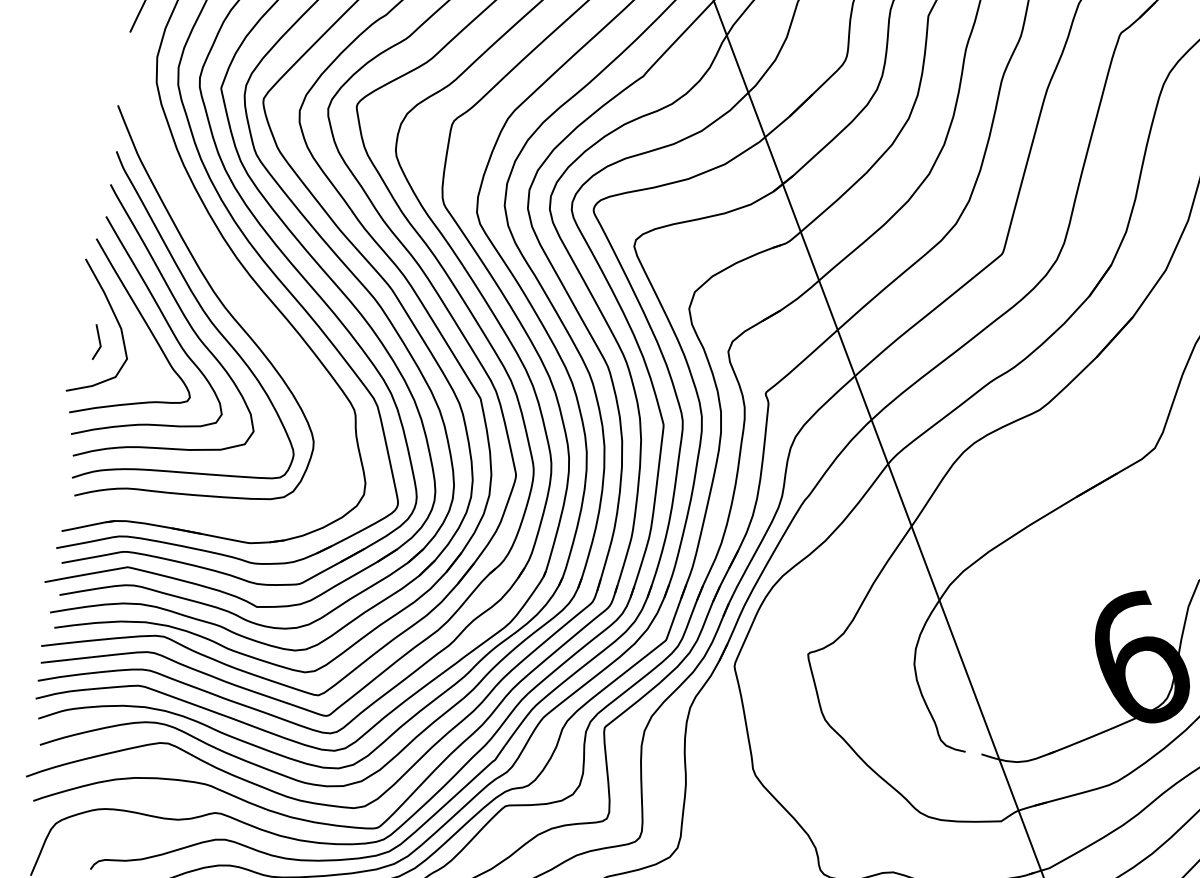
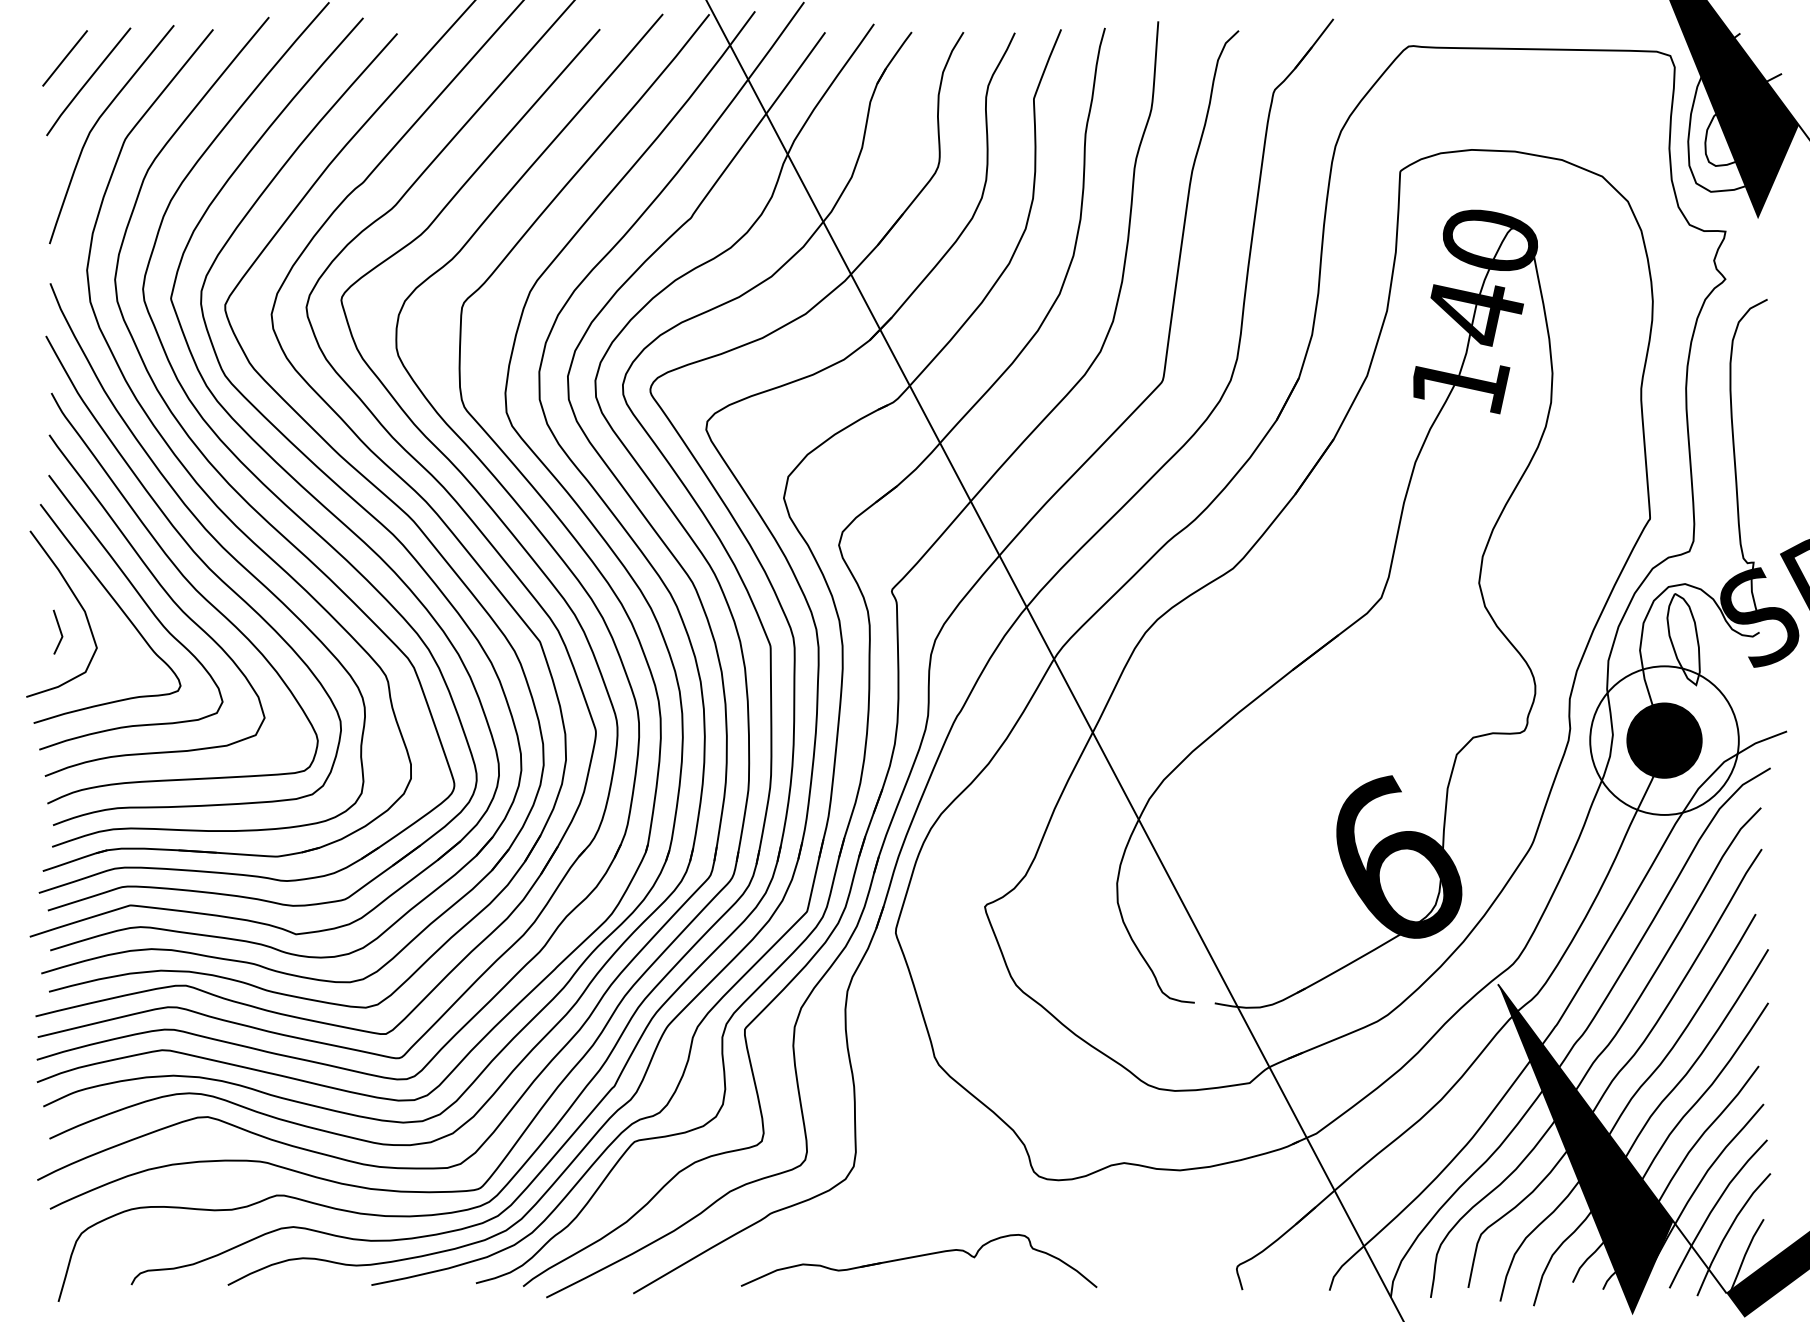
curve: (237, 293) -> (223, 549), added

